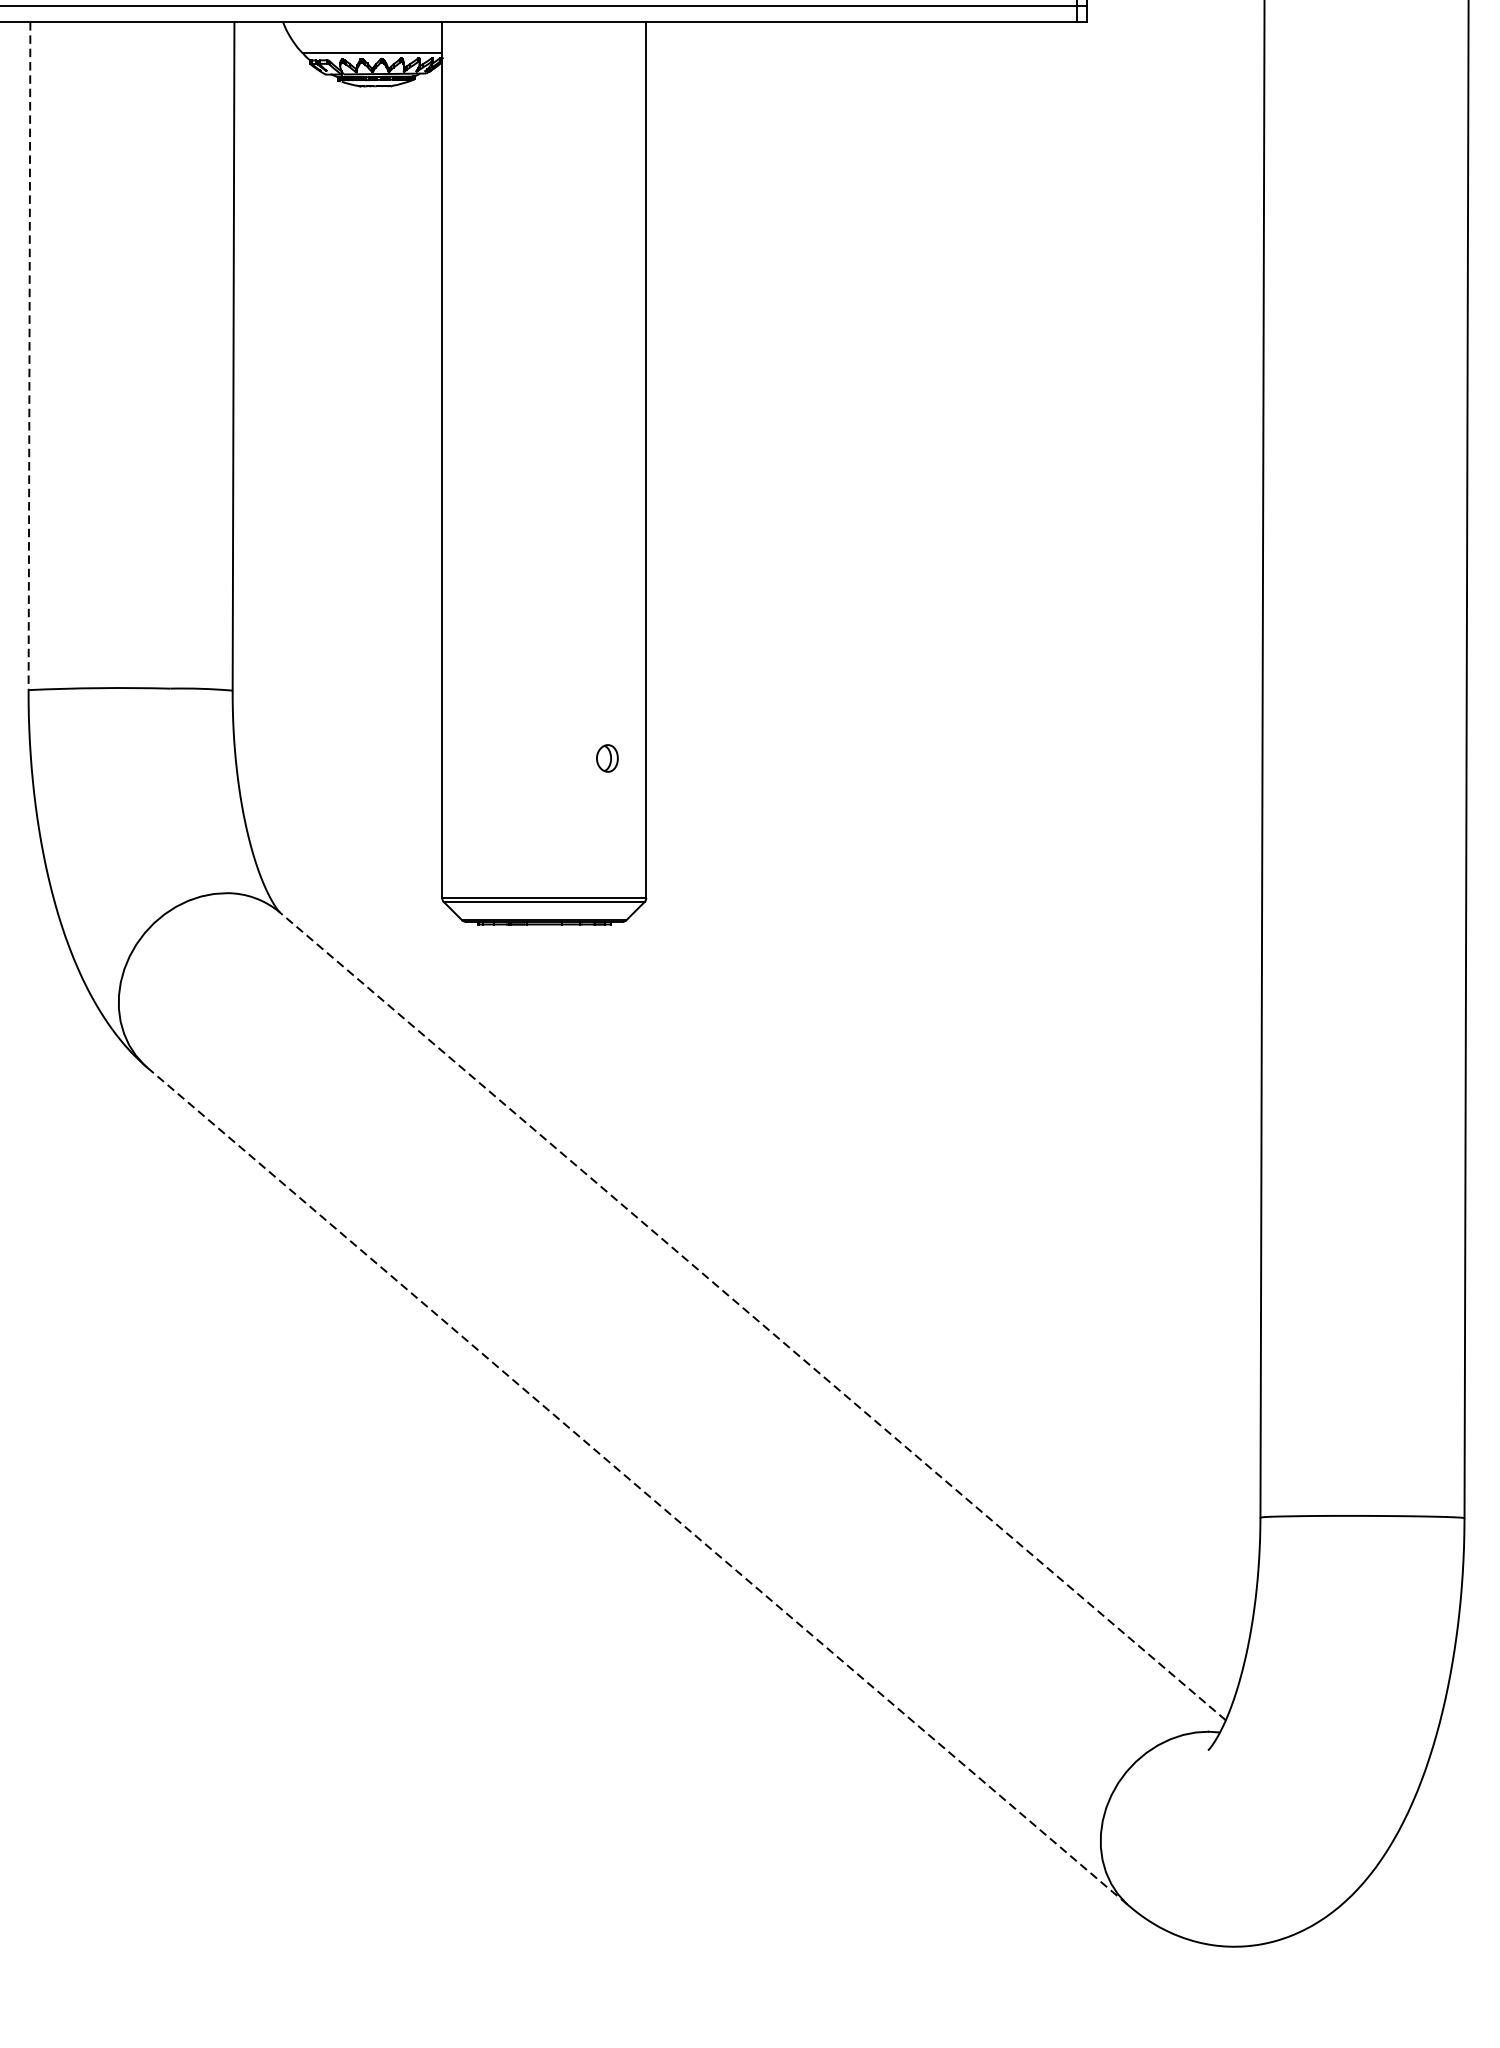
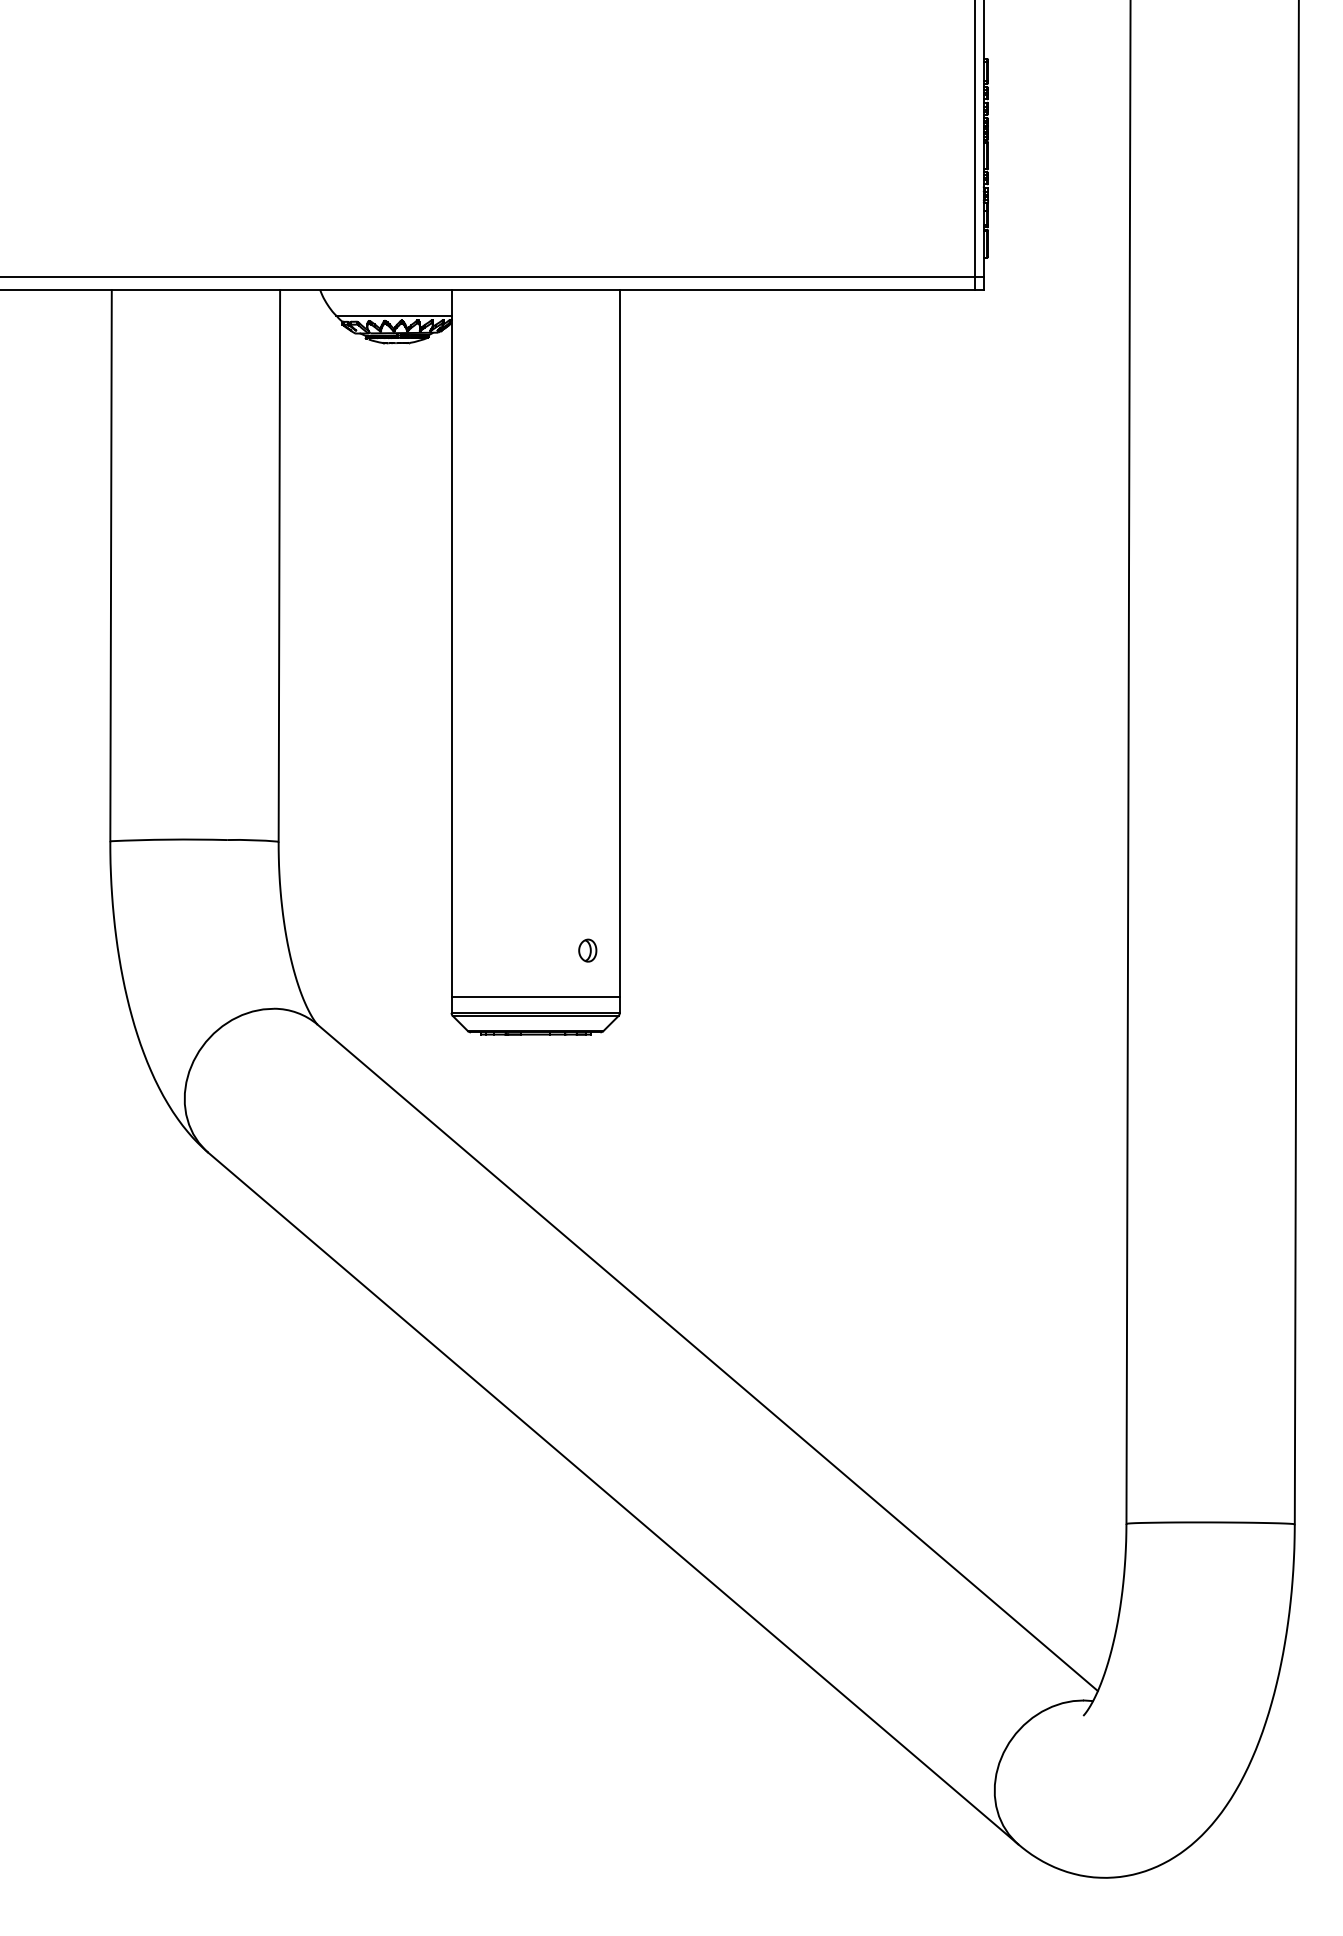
line: (30, 355) -> (111, 565), dashed -> solid
part: (607, 758) -> (587, 950), moved
line: (544, 879) -> (535, 997), added
line: (752, 1315) -> (707, 1357), dashed -> solid
line: (638, 1486) -> (613, 1498), dashed -> solid

